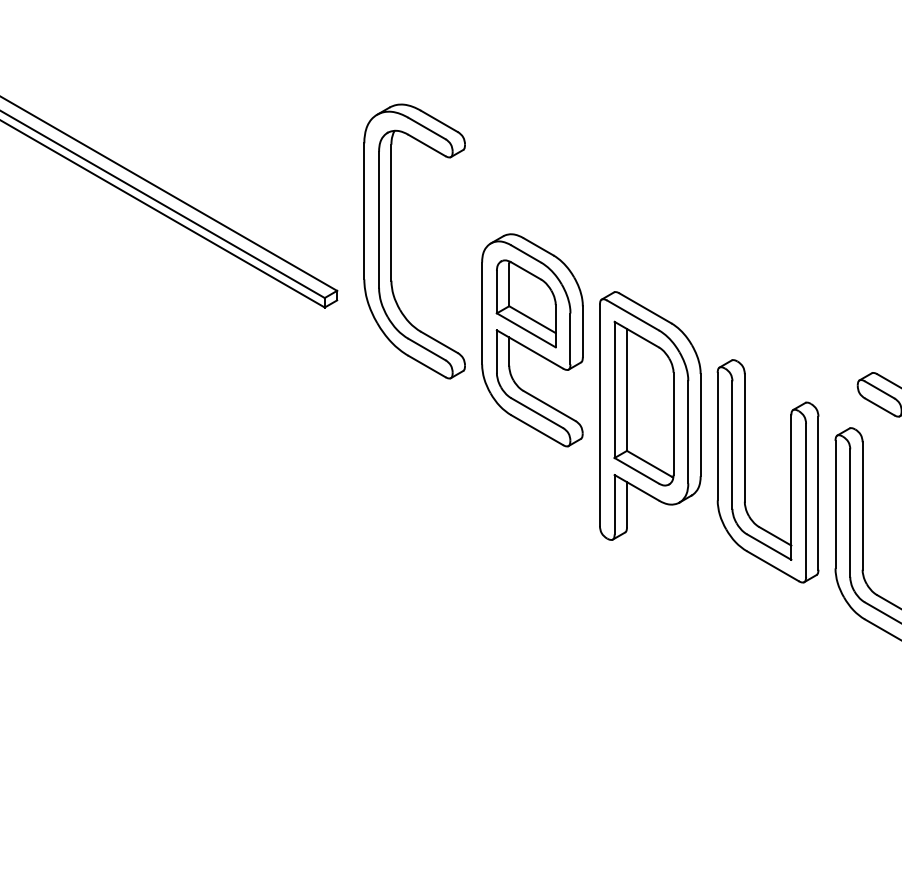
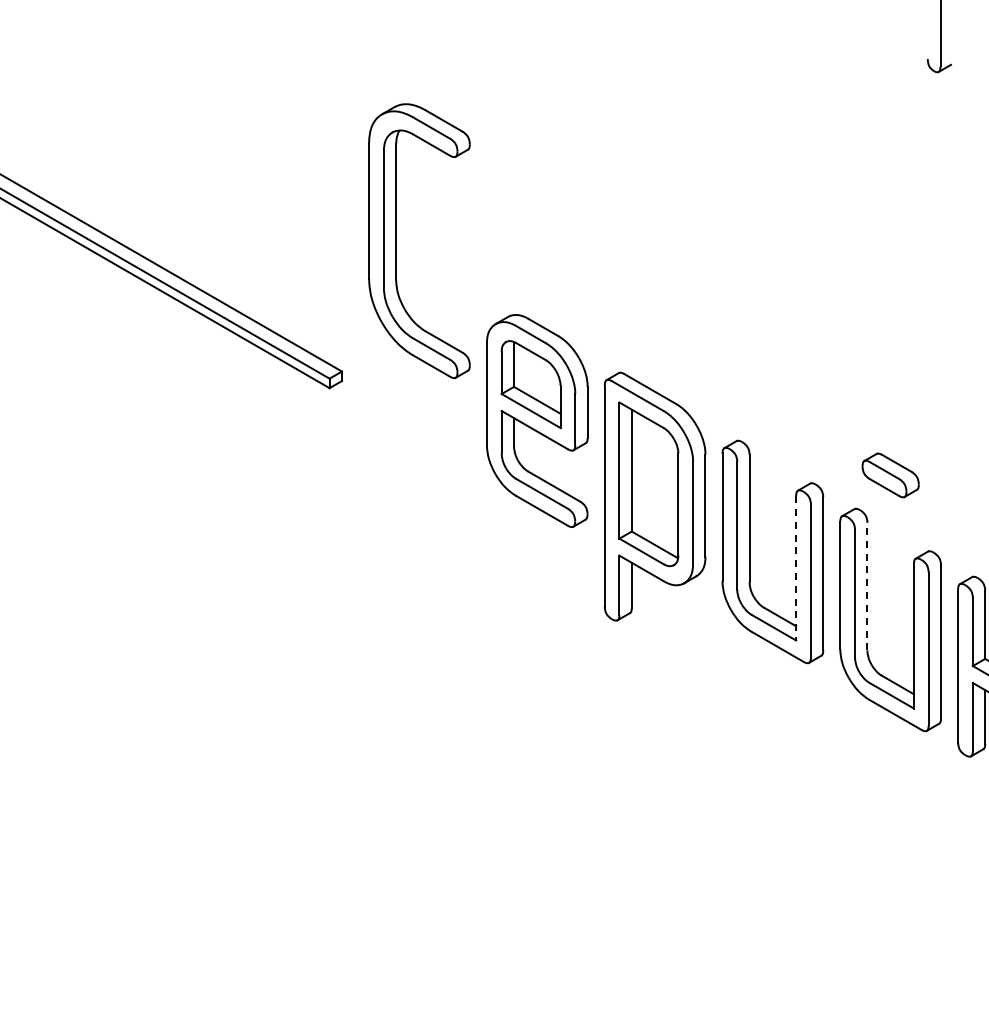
part: (391, 241) -> (396, 241), moved
line: (791, 487) -> (796, 568), solid -> dashed
line: (862, 505) -> (867, 586), solid -> dashed

